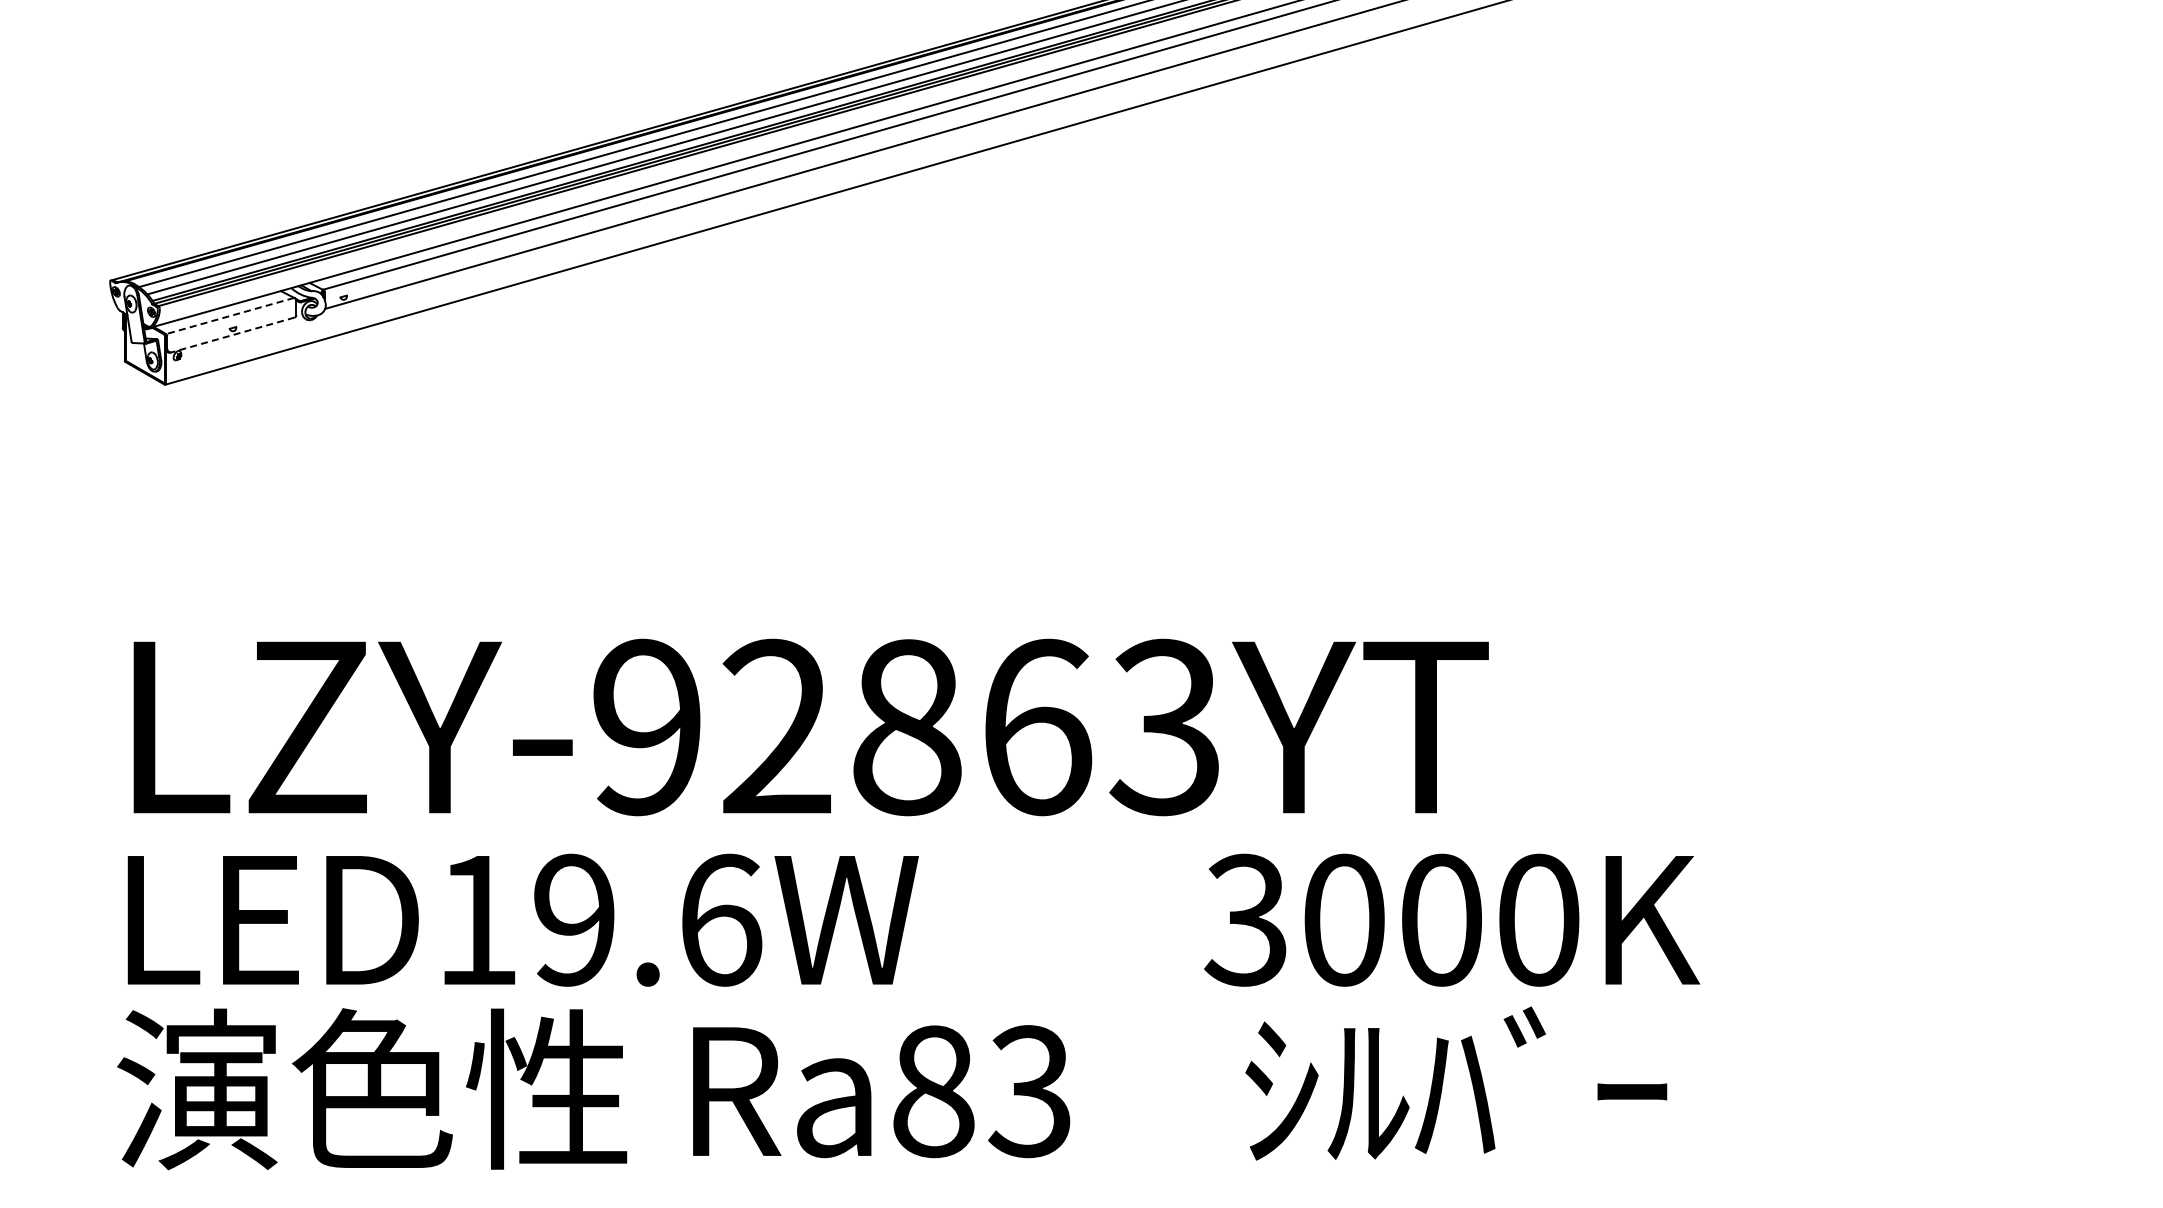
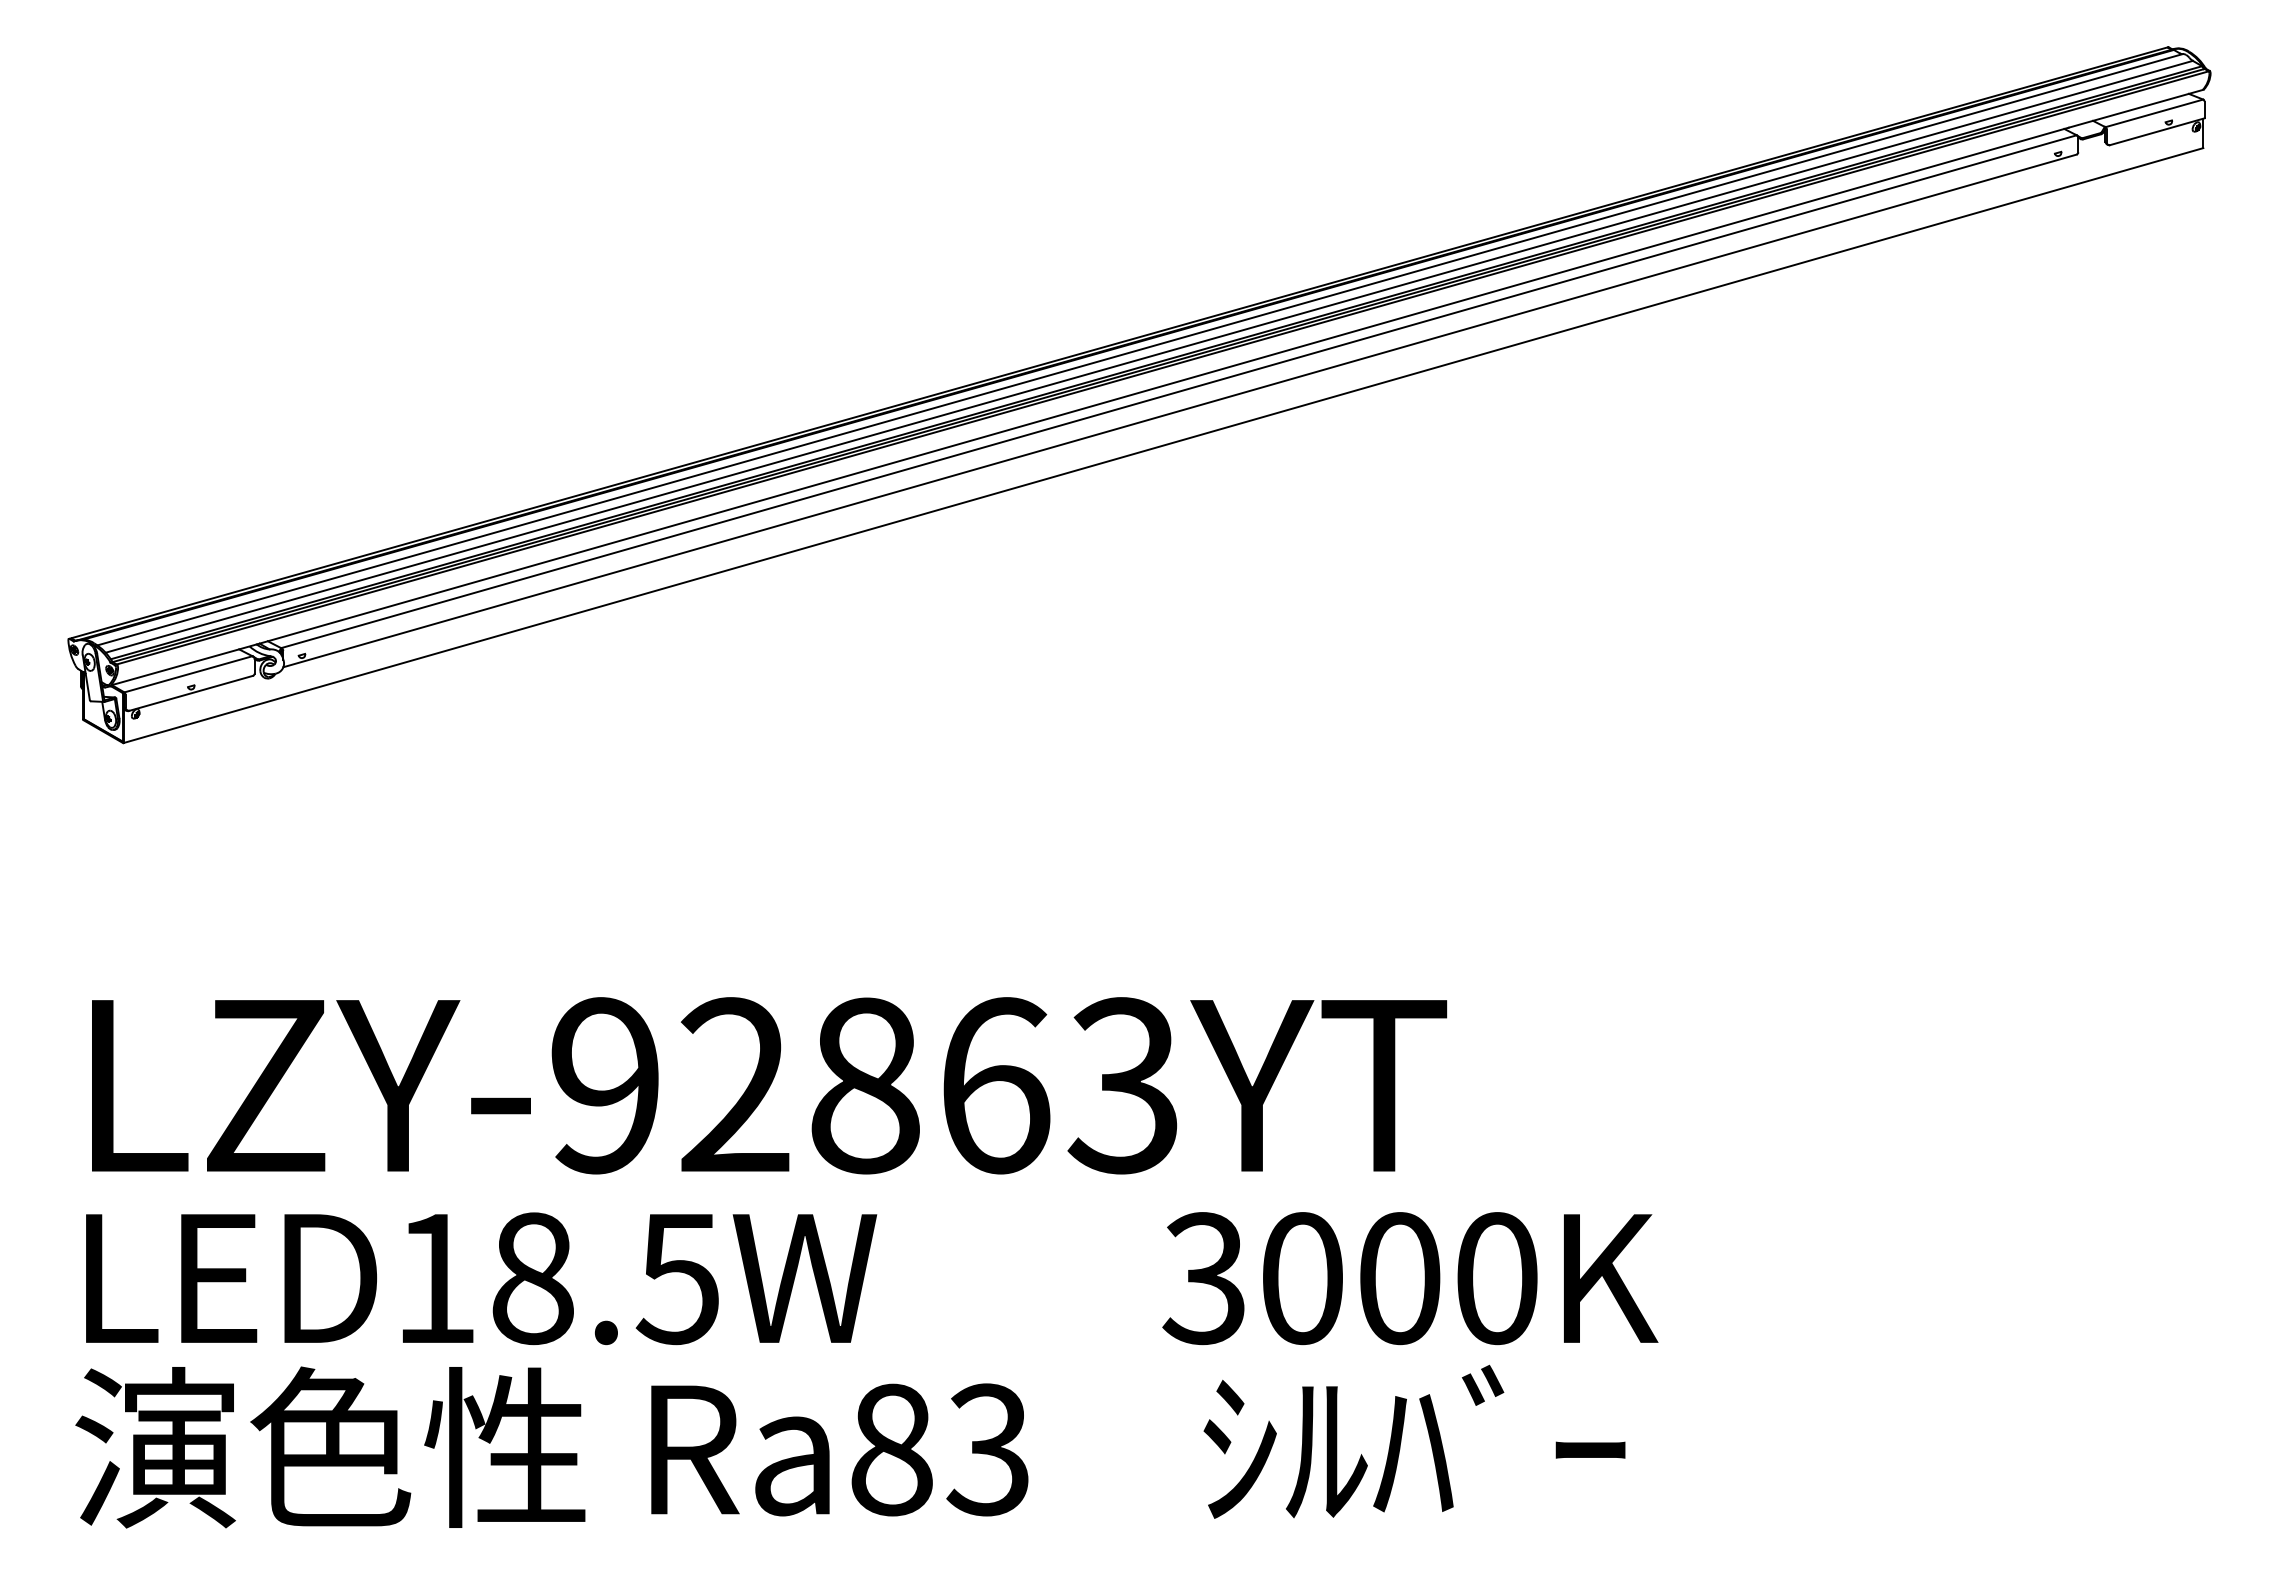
line: (230, 316) -> (188, 674), dashed -> solid
line: (232, 335) -> (190, 693), dashed -> solid
text: (648, 920) -> (606, 1278), LED19.6W -> LED18.5W

